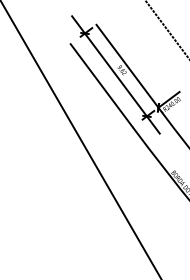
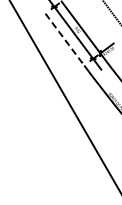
line: (102, 87) -> (65, 40), solid -> dashed

